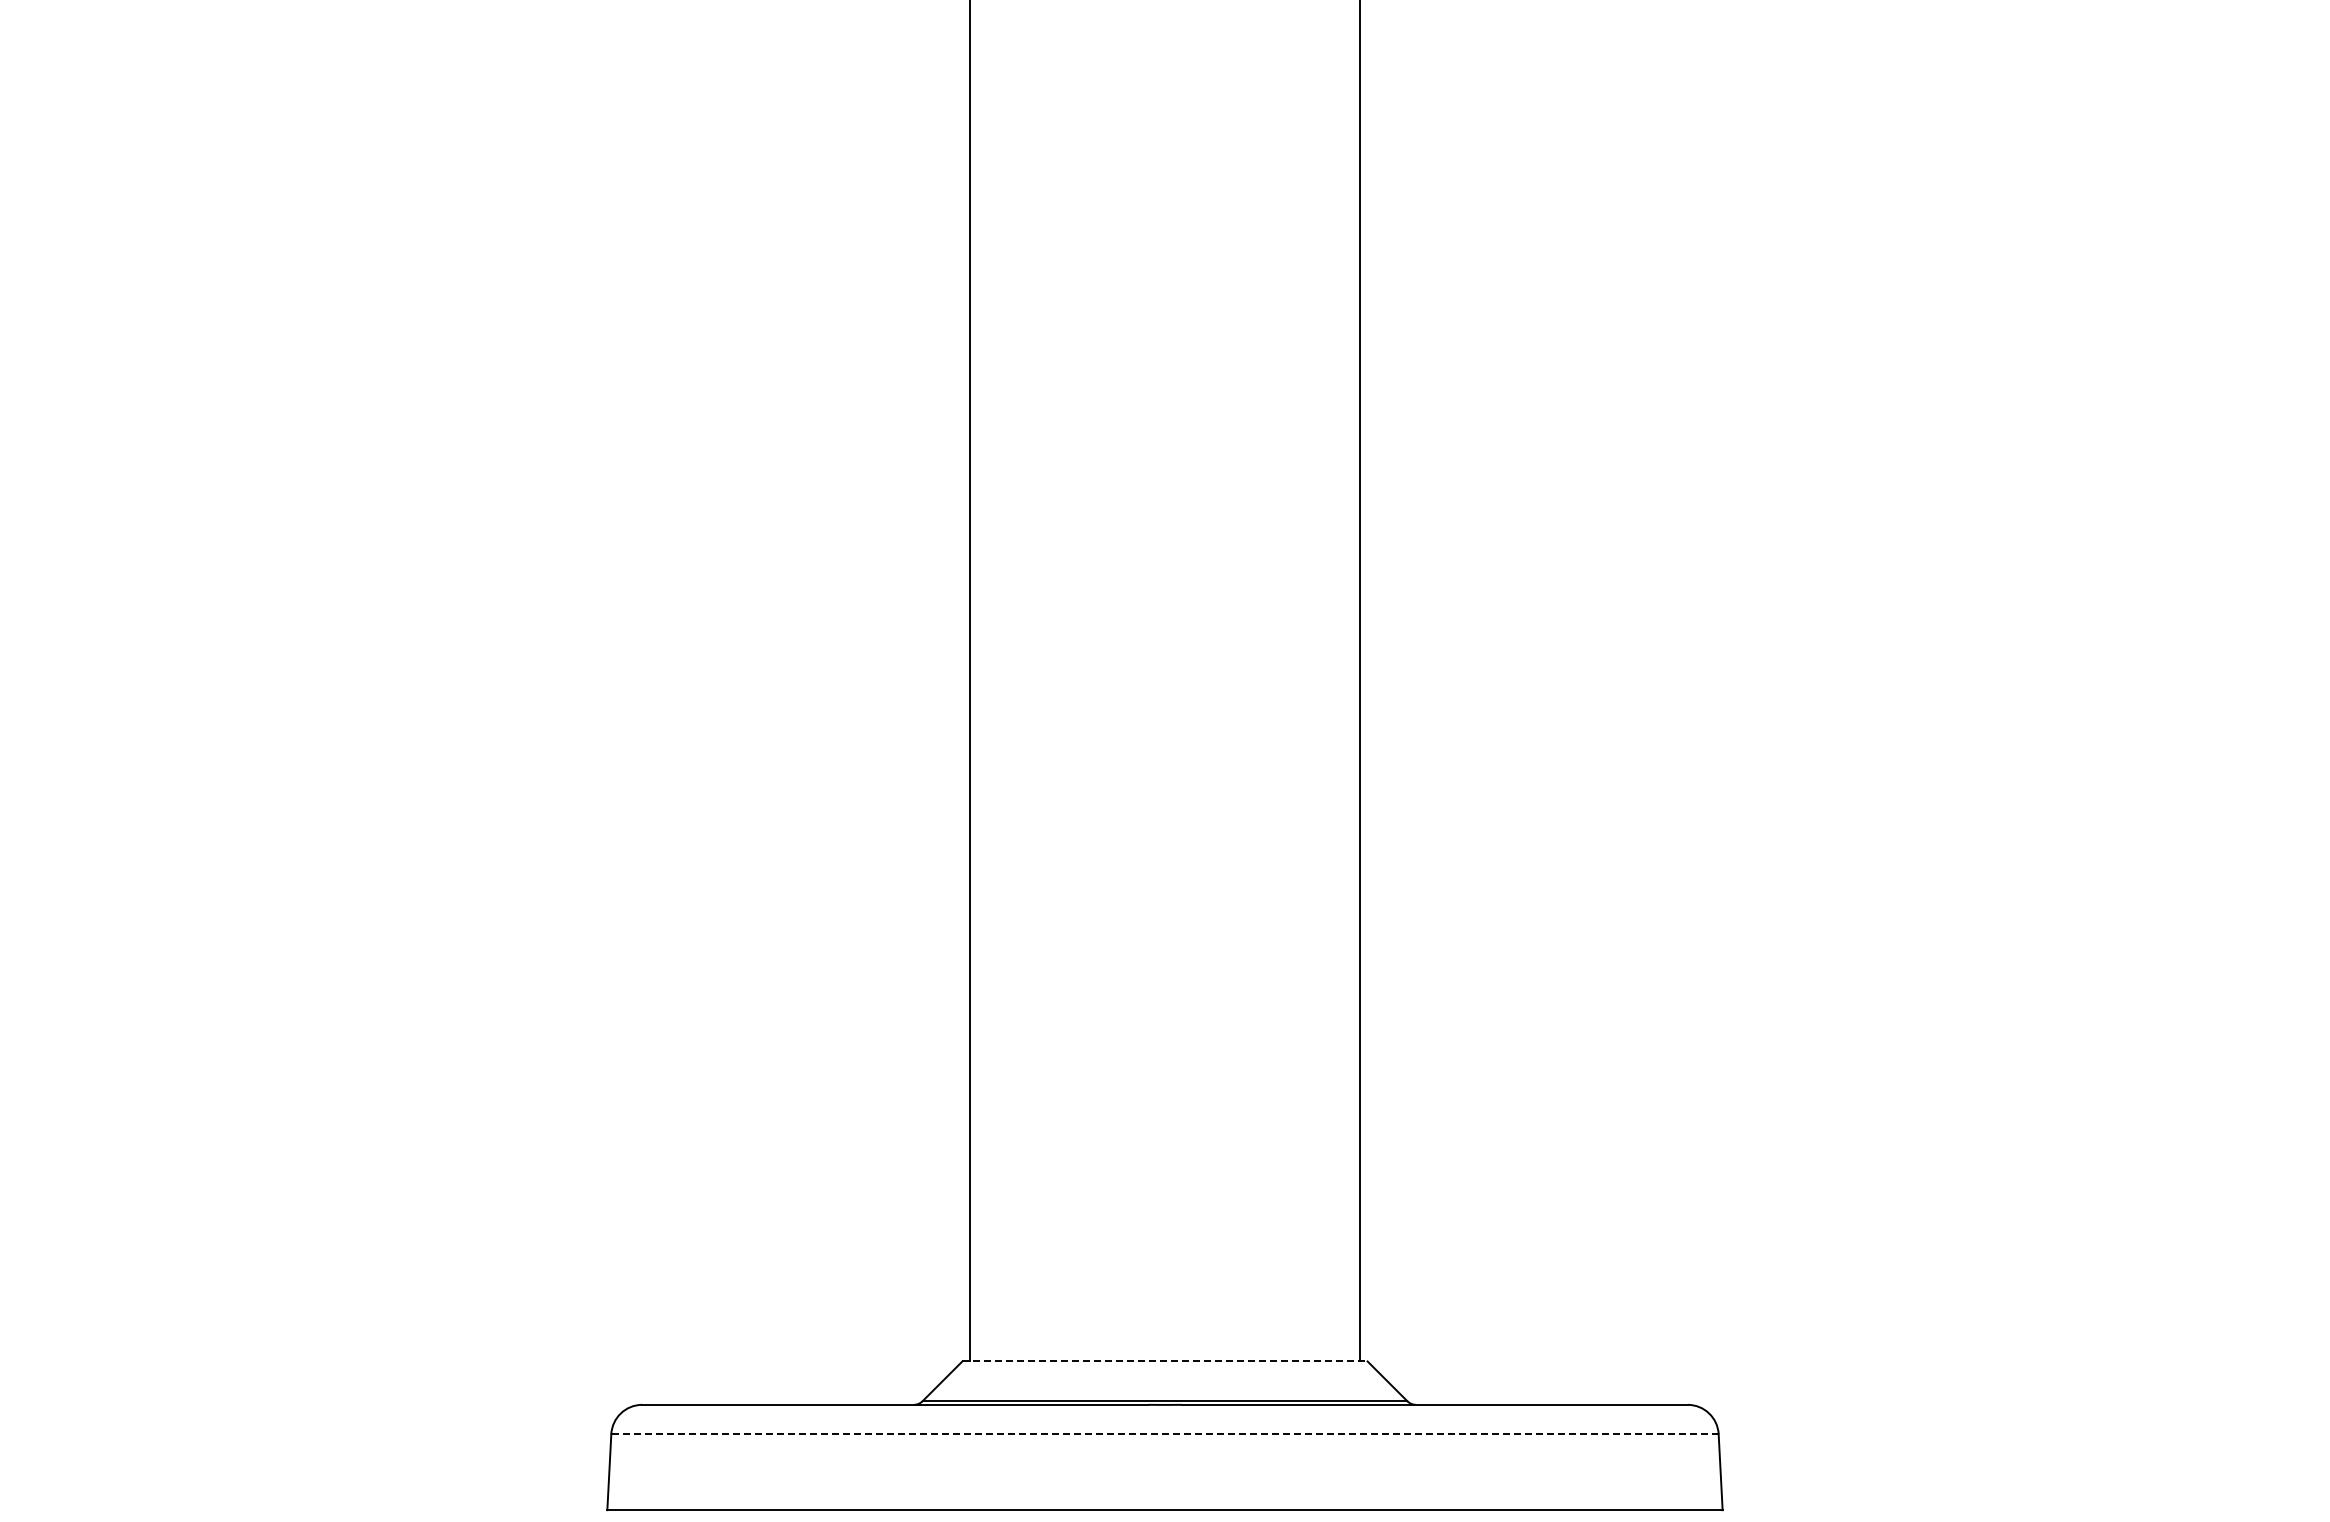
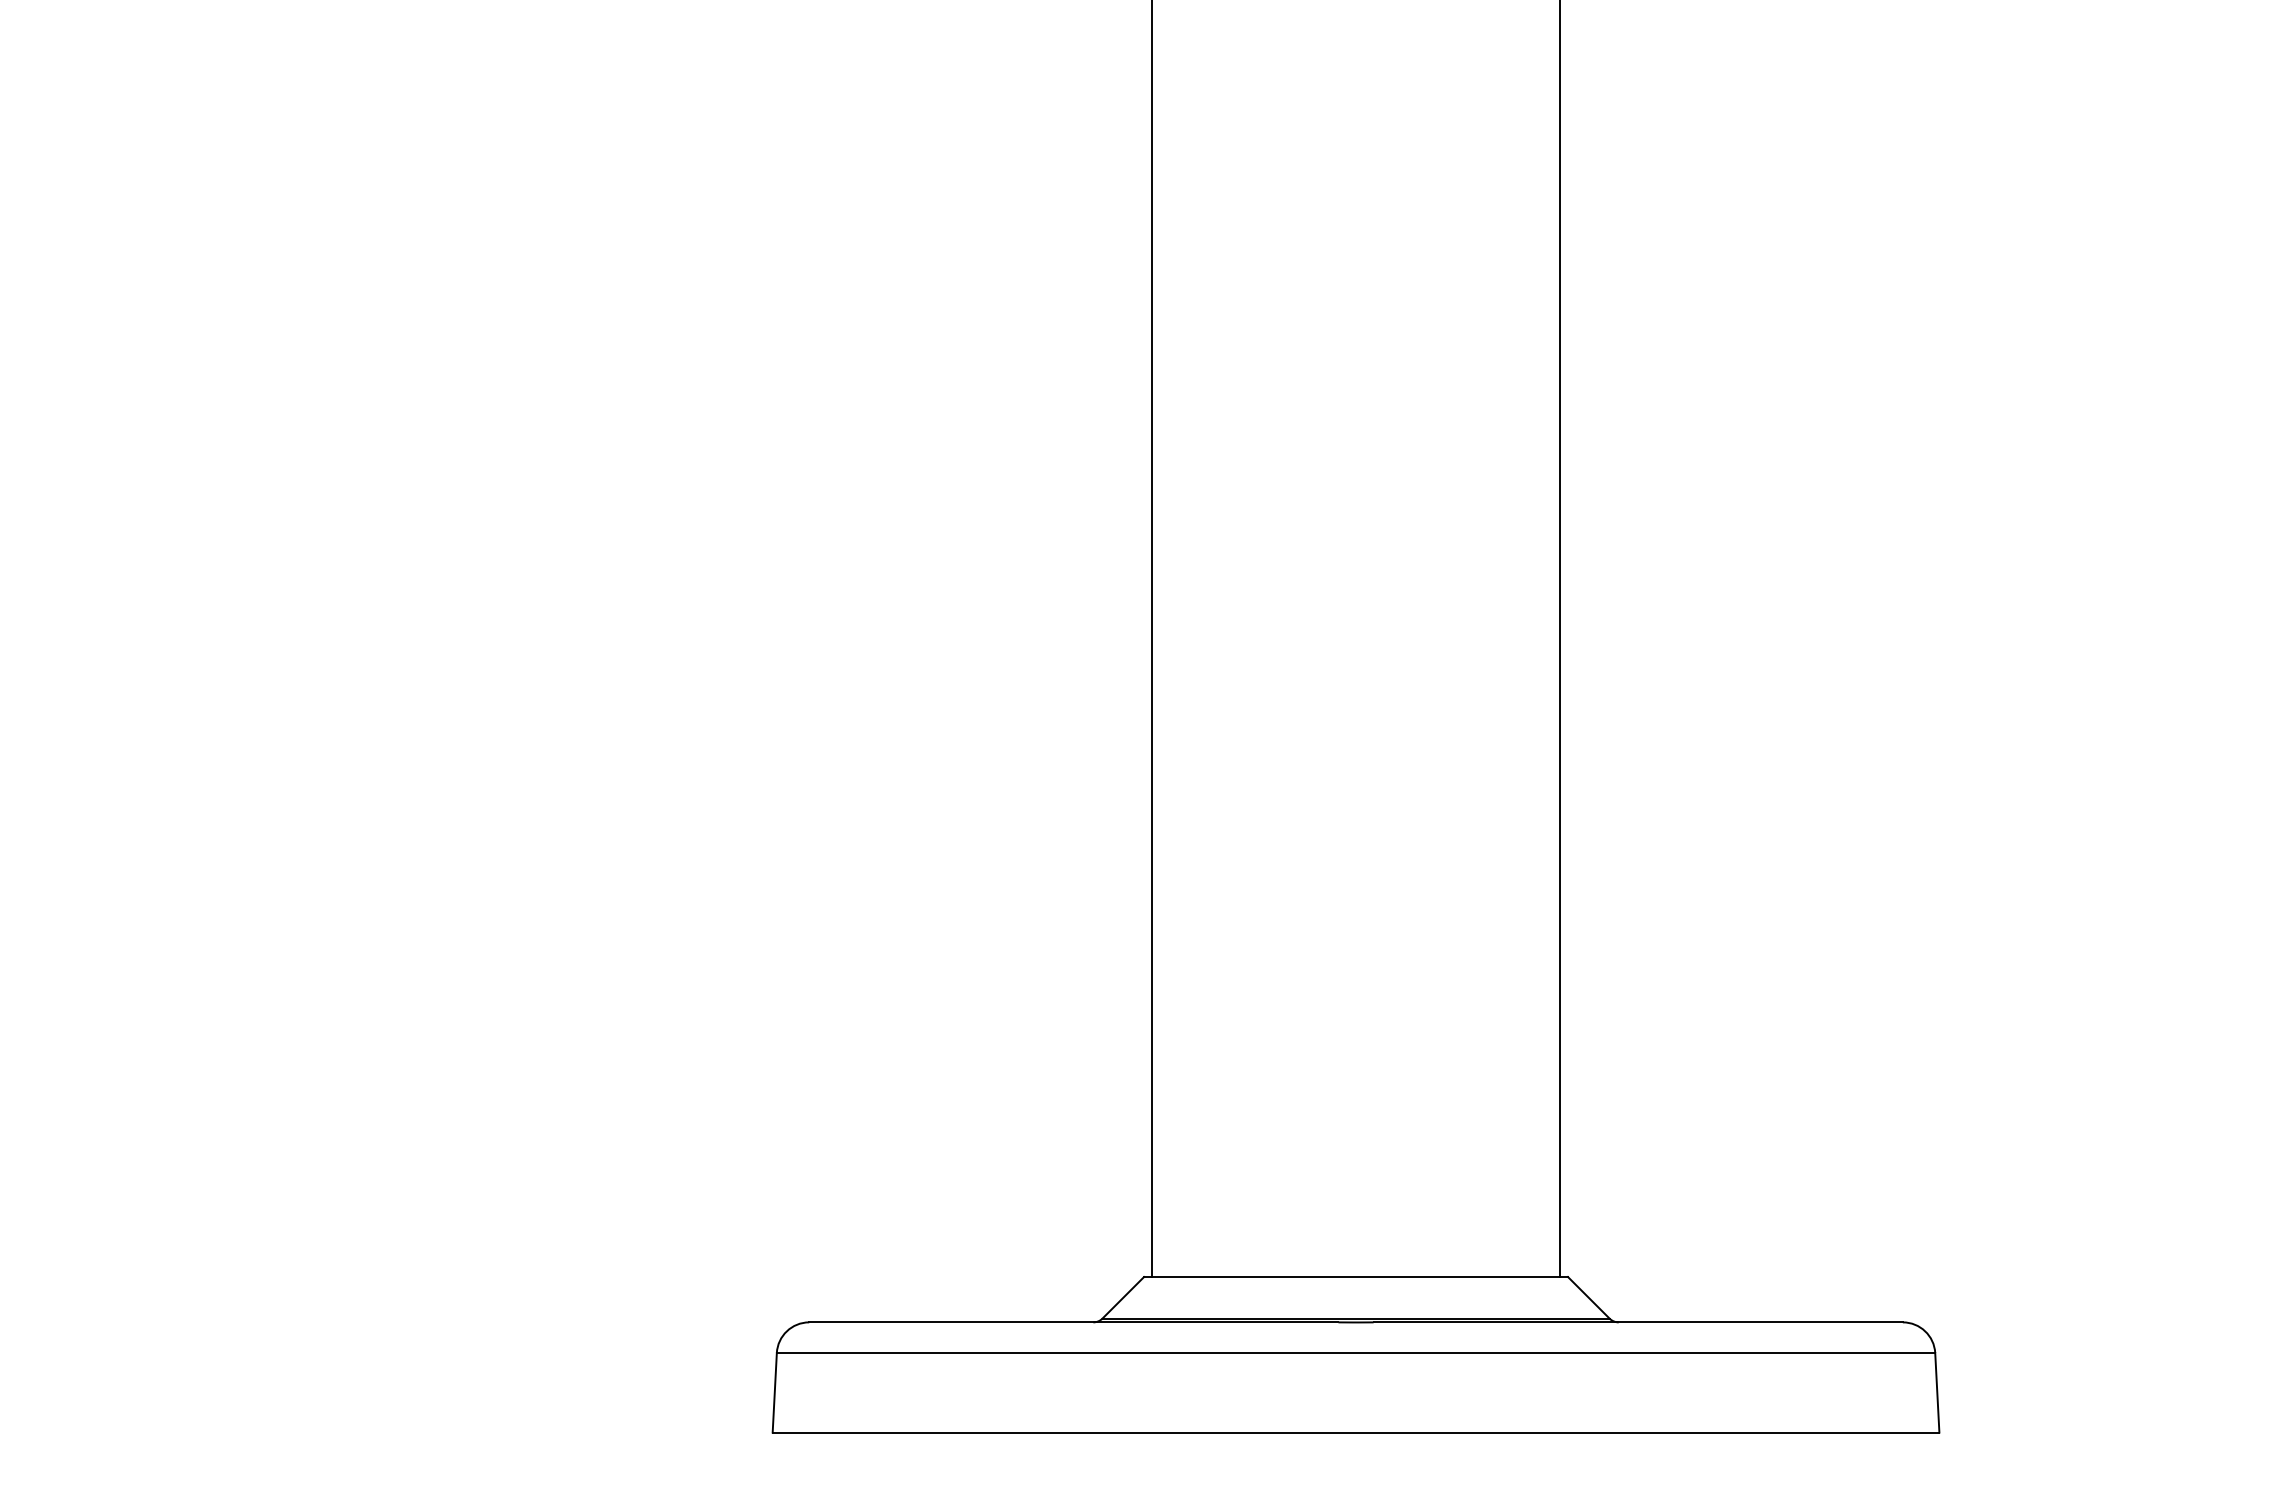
line: (1164, 1361) -> (1355, 1277), dashed -> solid
line: (1164, 1434) -> (1355, 1353), dashed -> solid

